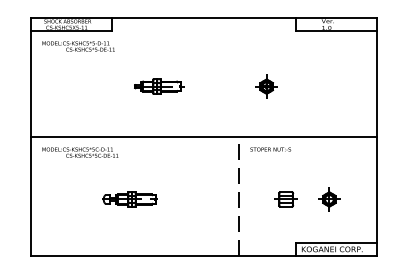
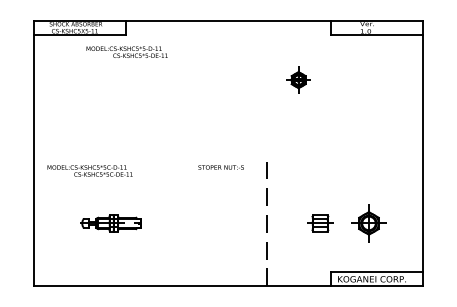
text: (78, 45) -> (126, 51), moved
part: (159, 86) -> (178, 97), removed
part: (266, 86) -> (298, 79), moved
line: (204, 137) -> (228, 153), removed
text: (270, 149) -> (220, 167), moved
part: (128, 199) -> (110, 223), moved
part: (329, 199) -> (368, 223), size x1.4

